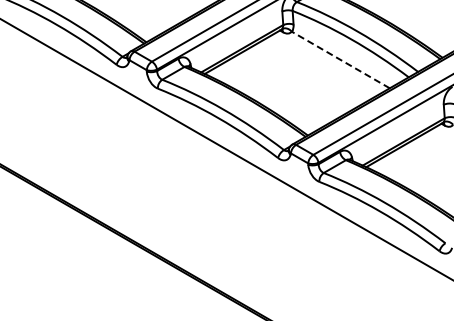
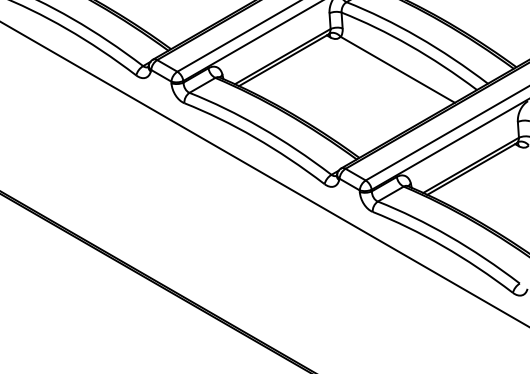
line: (340, 59) -> (397, 69), dashed -> solid

